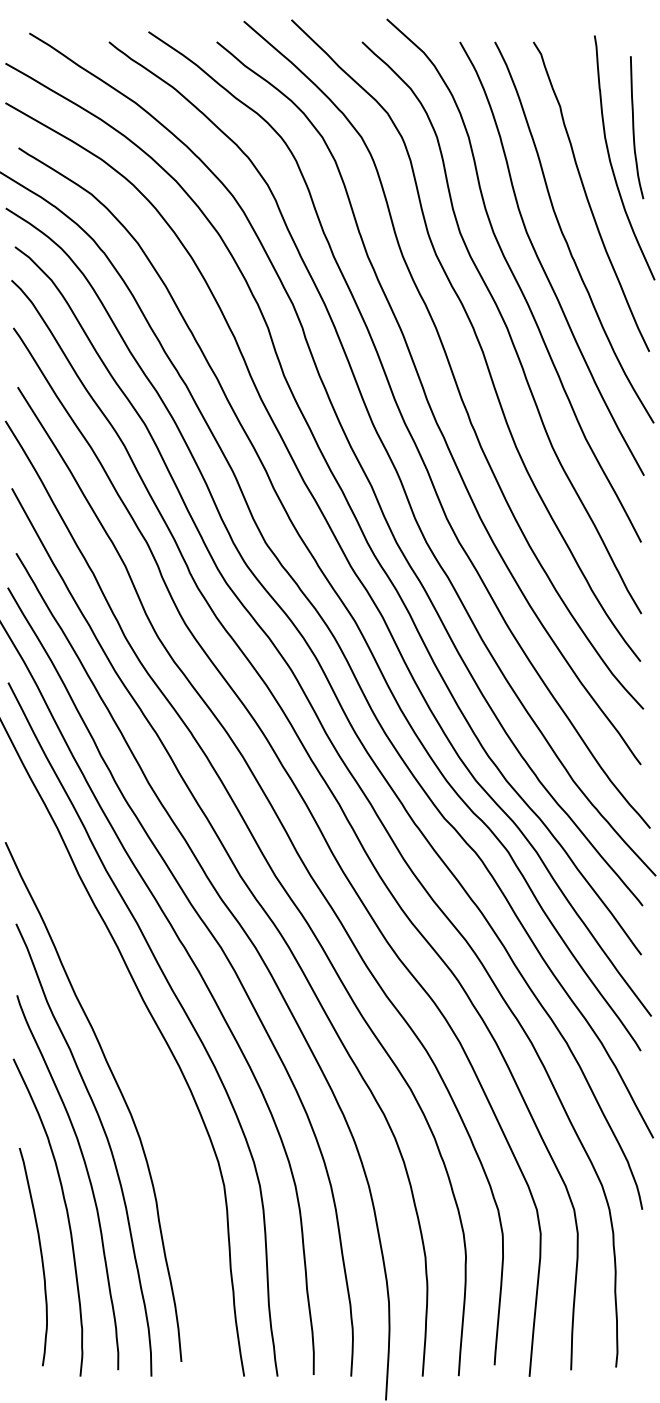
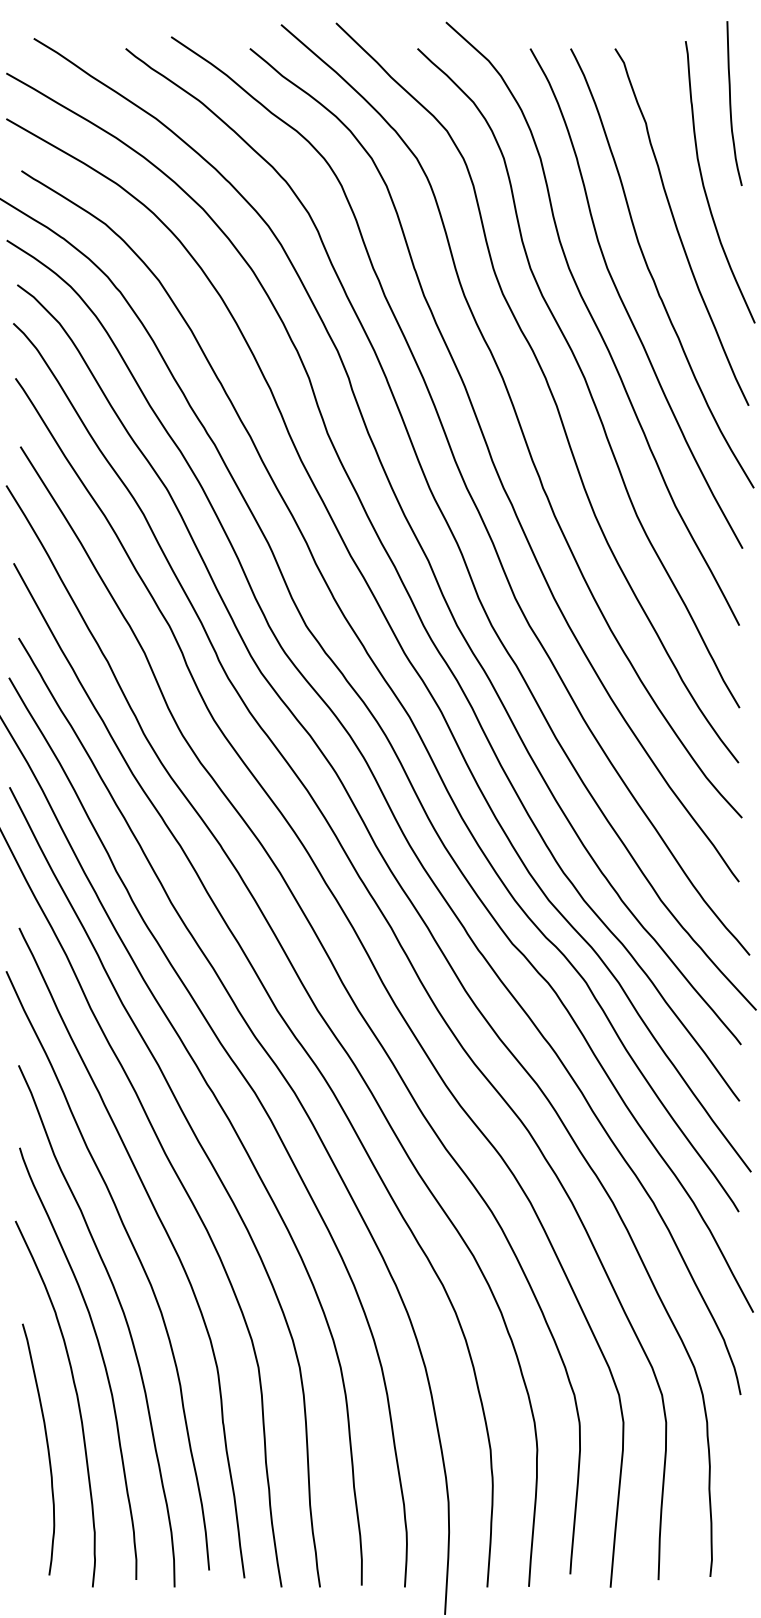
curve: (634, 127) -> (731, 103), moved
curve: (144, 1071) -> (166, 1235), added

